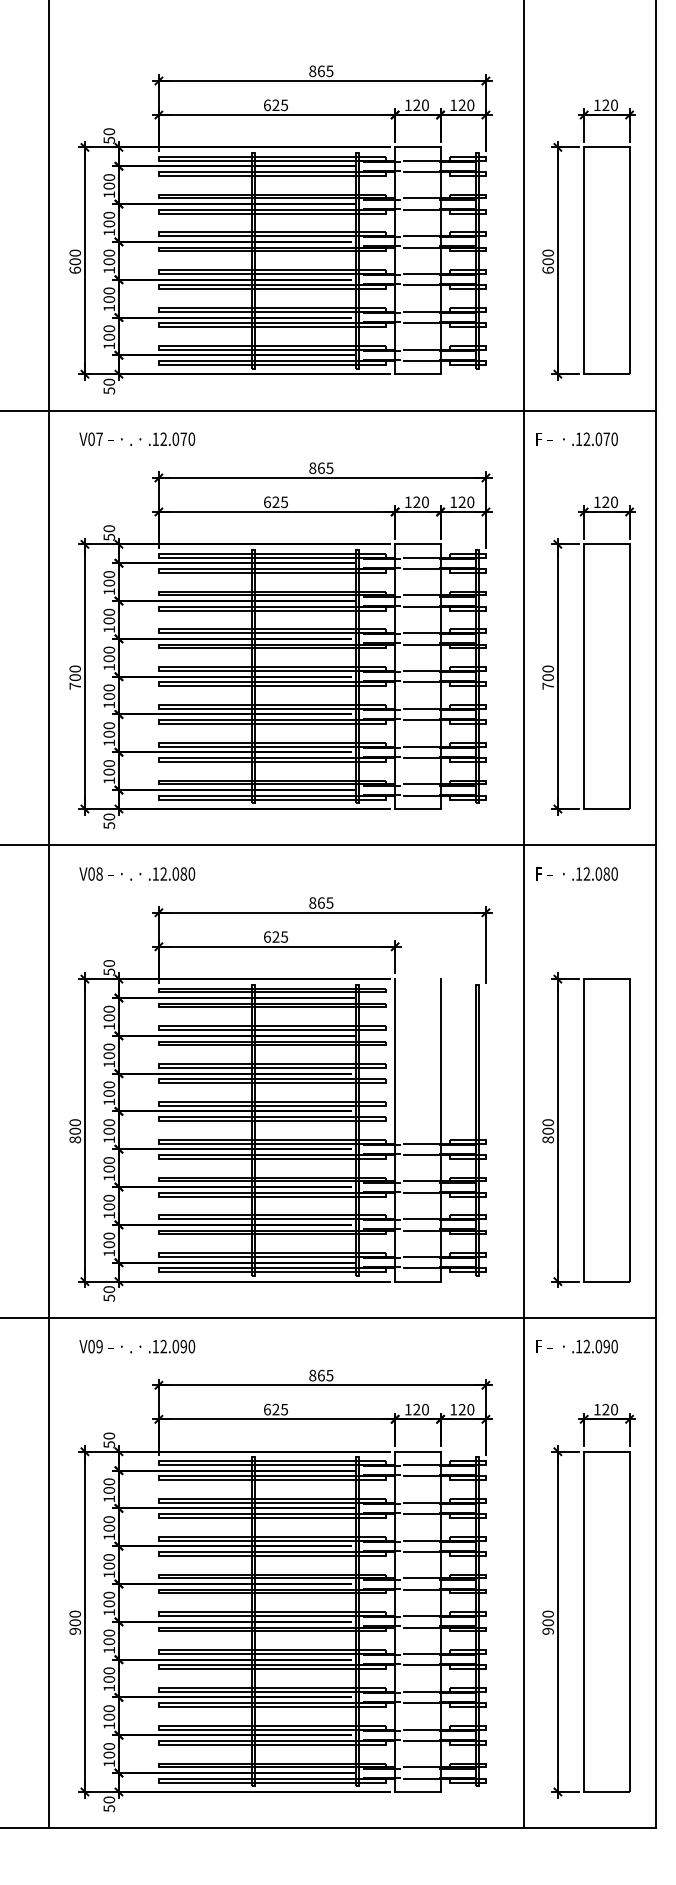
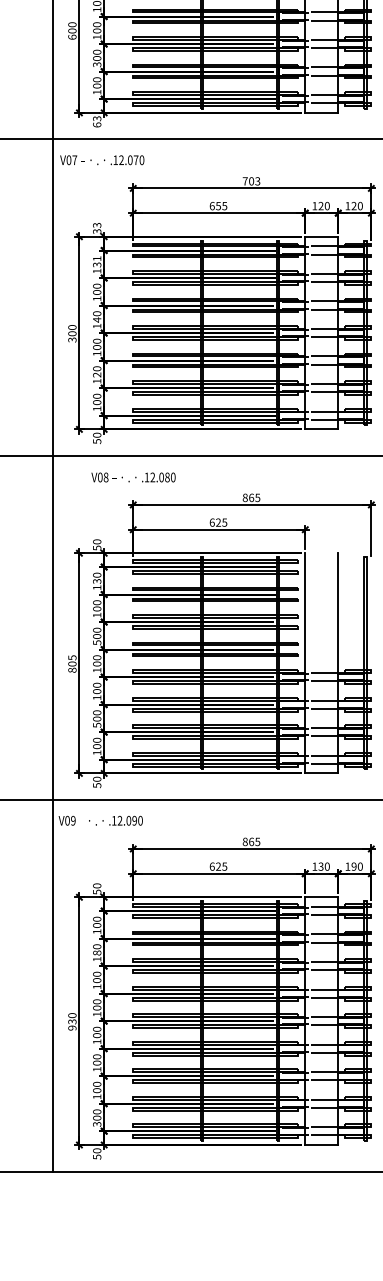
text: (109, 307) -> (97, 64), 100 -> 300
text: (109, 386) -> (97, 121), 50 -> 63
text: (137, 439) -> (102, 160), moved
text: (321, 468) -> (251, 181), 865 -> 703
text: (275, 502) -> (218, 206), 625 -> 655
text: (108, 532) -> (96, 228), 50 -> 33
text: (109, 578) -> (97, 261), 100 -> 131
text: (109, 658) -> (97, 319), 100 -> 140
text: (75, 685) -> (72, 339), 700 -> 300
text: (109, 733) -> (97, 374), 100 -> 120
text: (137, 873) -> (133, 477), moved
text: (108, 1017) -> (96, 581), 100 -> 130
text: (109, 1101) -> (97, 642), 100 -> 500
text: (74, 1122) -> (71, 657), 800 -> 805
text: (109, 1215) -> (97, 725), 100 -> 500
text: (137, 1346) -> (100, 820), moved
text: (416, 1409) -> (320, 866), 120 -> 130
text: (461, 1409) -> (353, 866), 120 -> 190
text: (109, 1527) -> (97, 952), 100 -> 180
text: (74, 1622) -> (71, 1021), 900 -> 930
text: (109, 1763) -> (97, 1124), 100 -> 300

